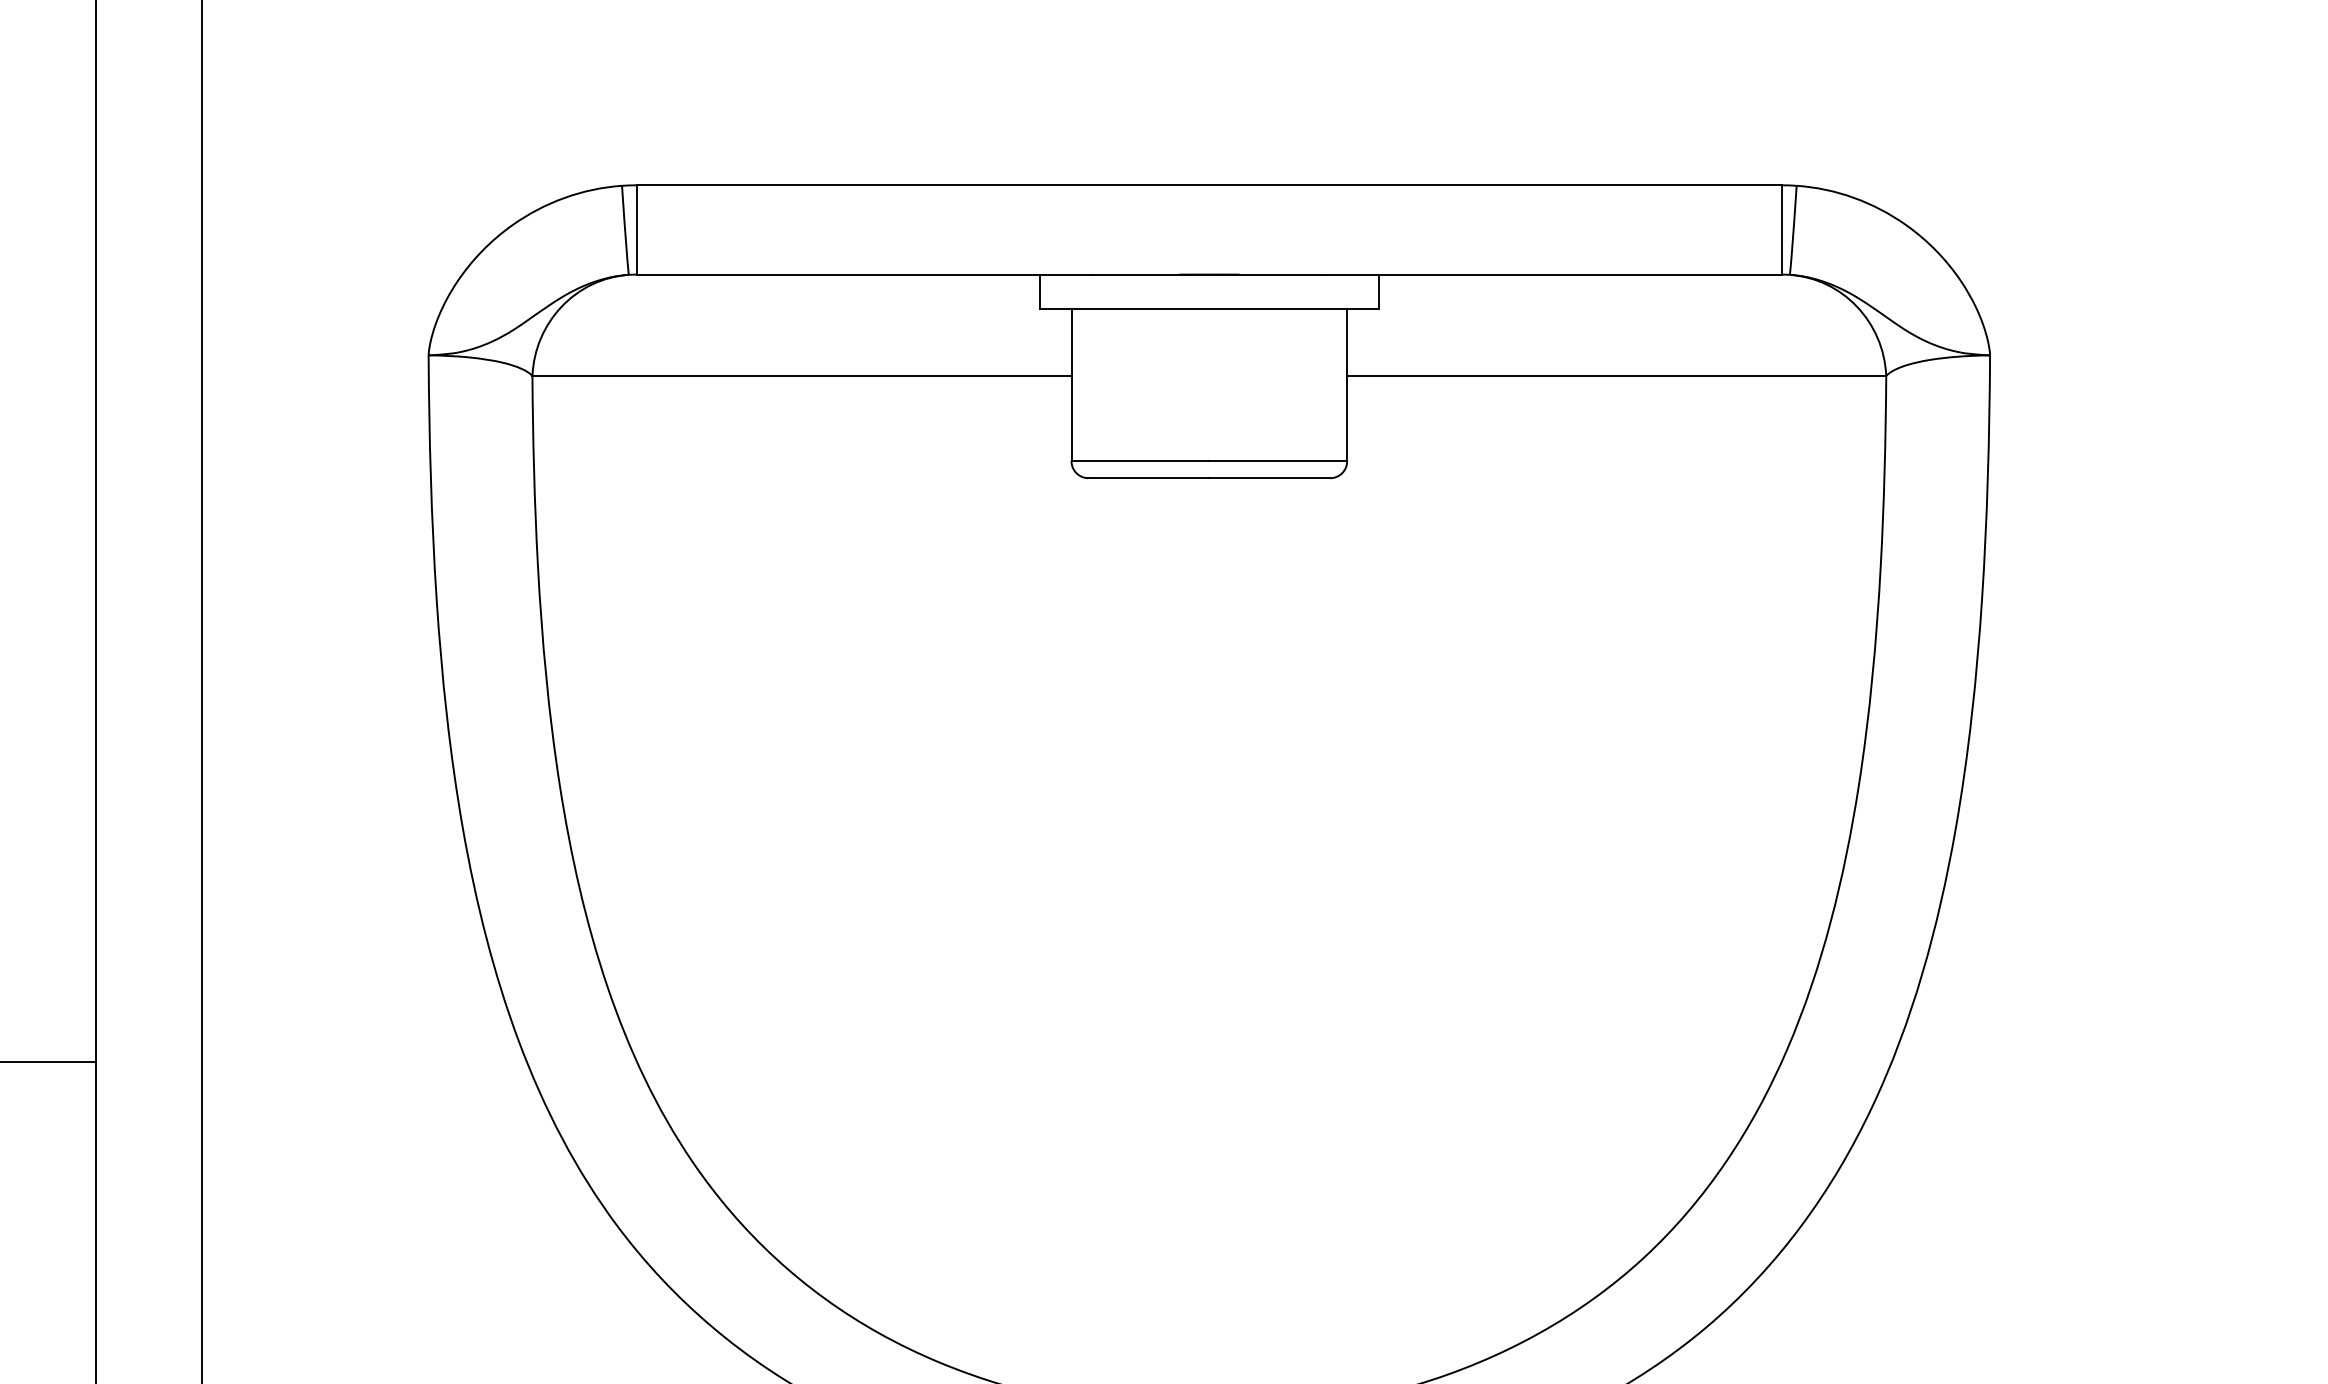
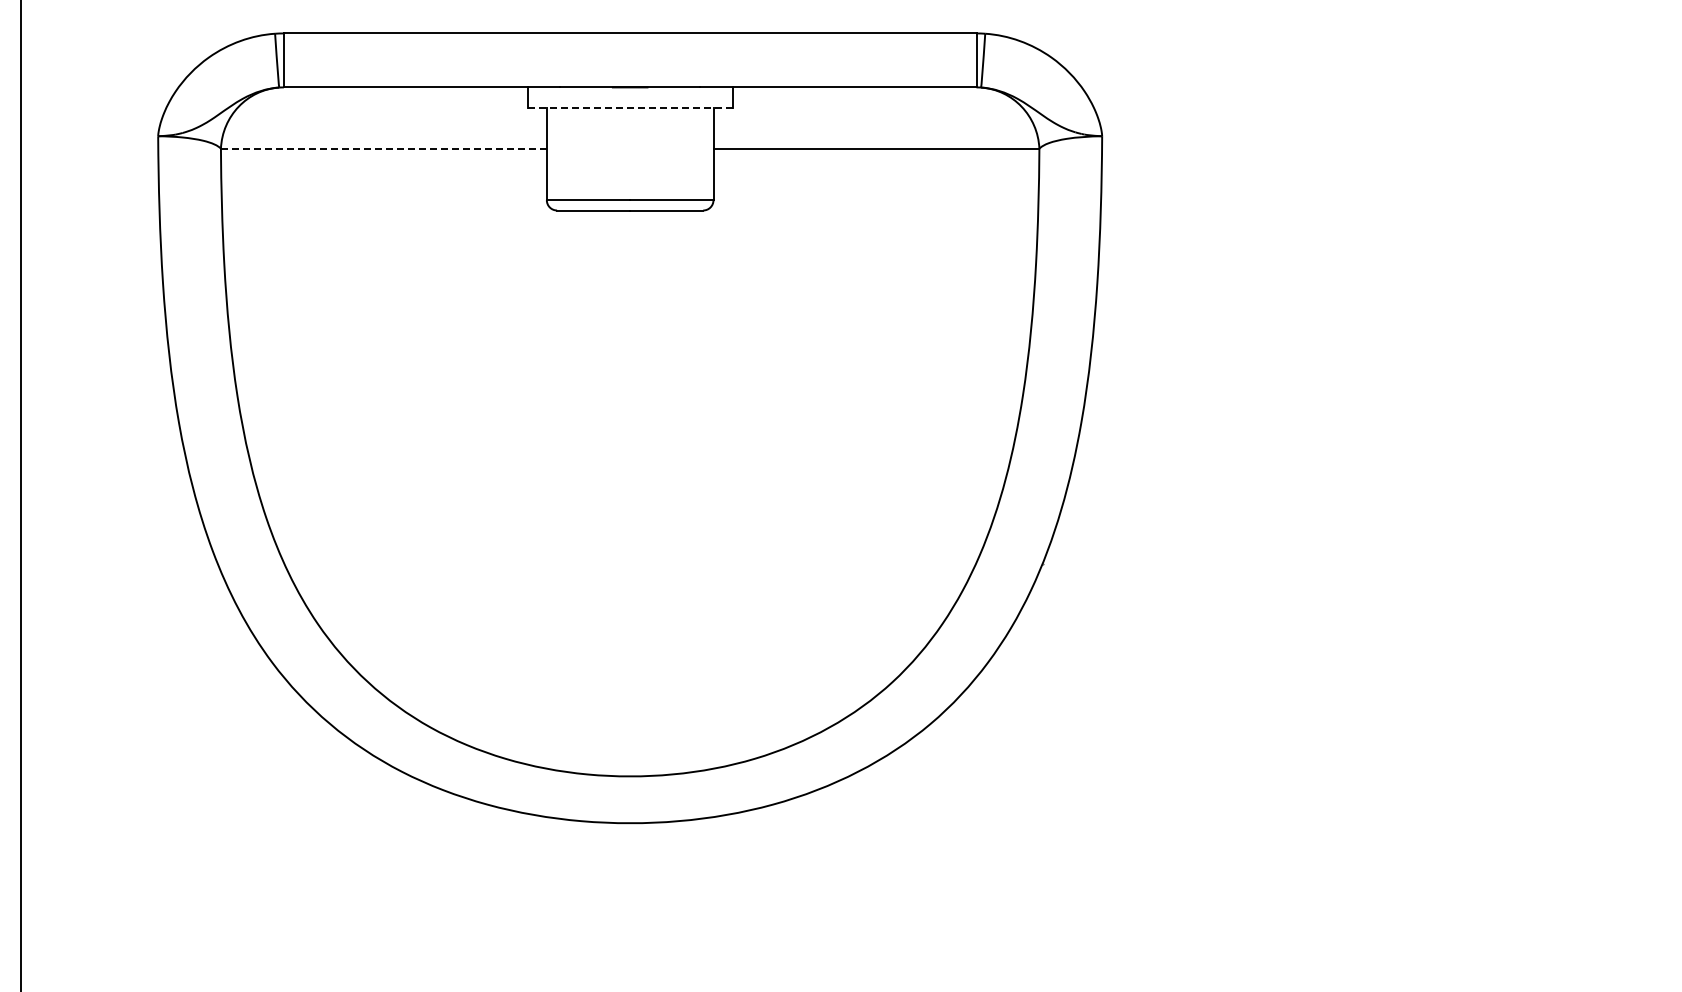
line: (1209, 307) -> (630, 107), solid -> dashed
line: (801, 375) -> (383, 148), solid -> dashed

